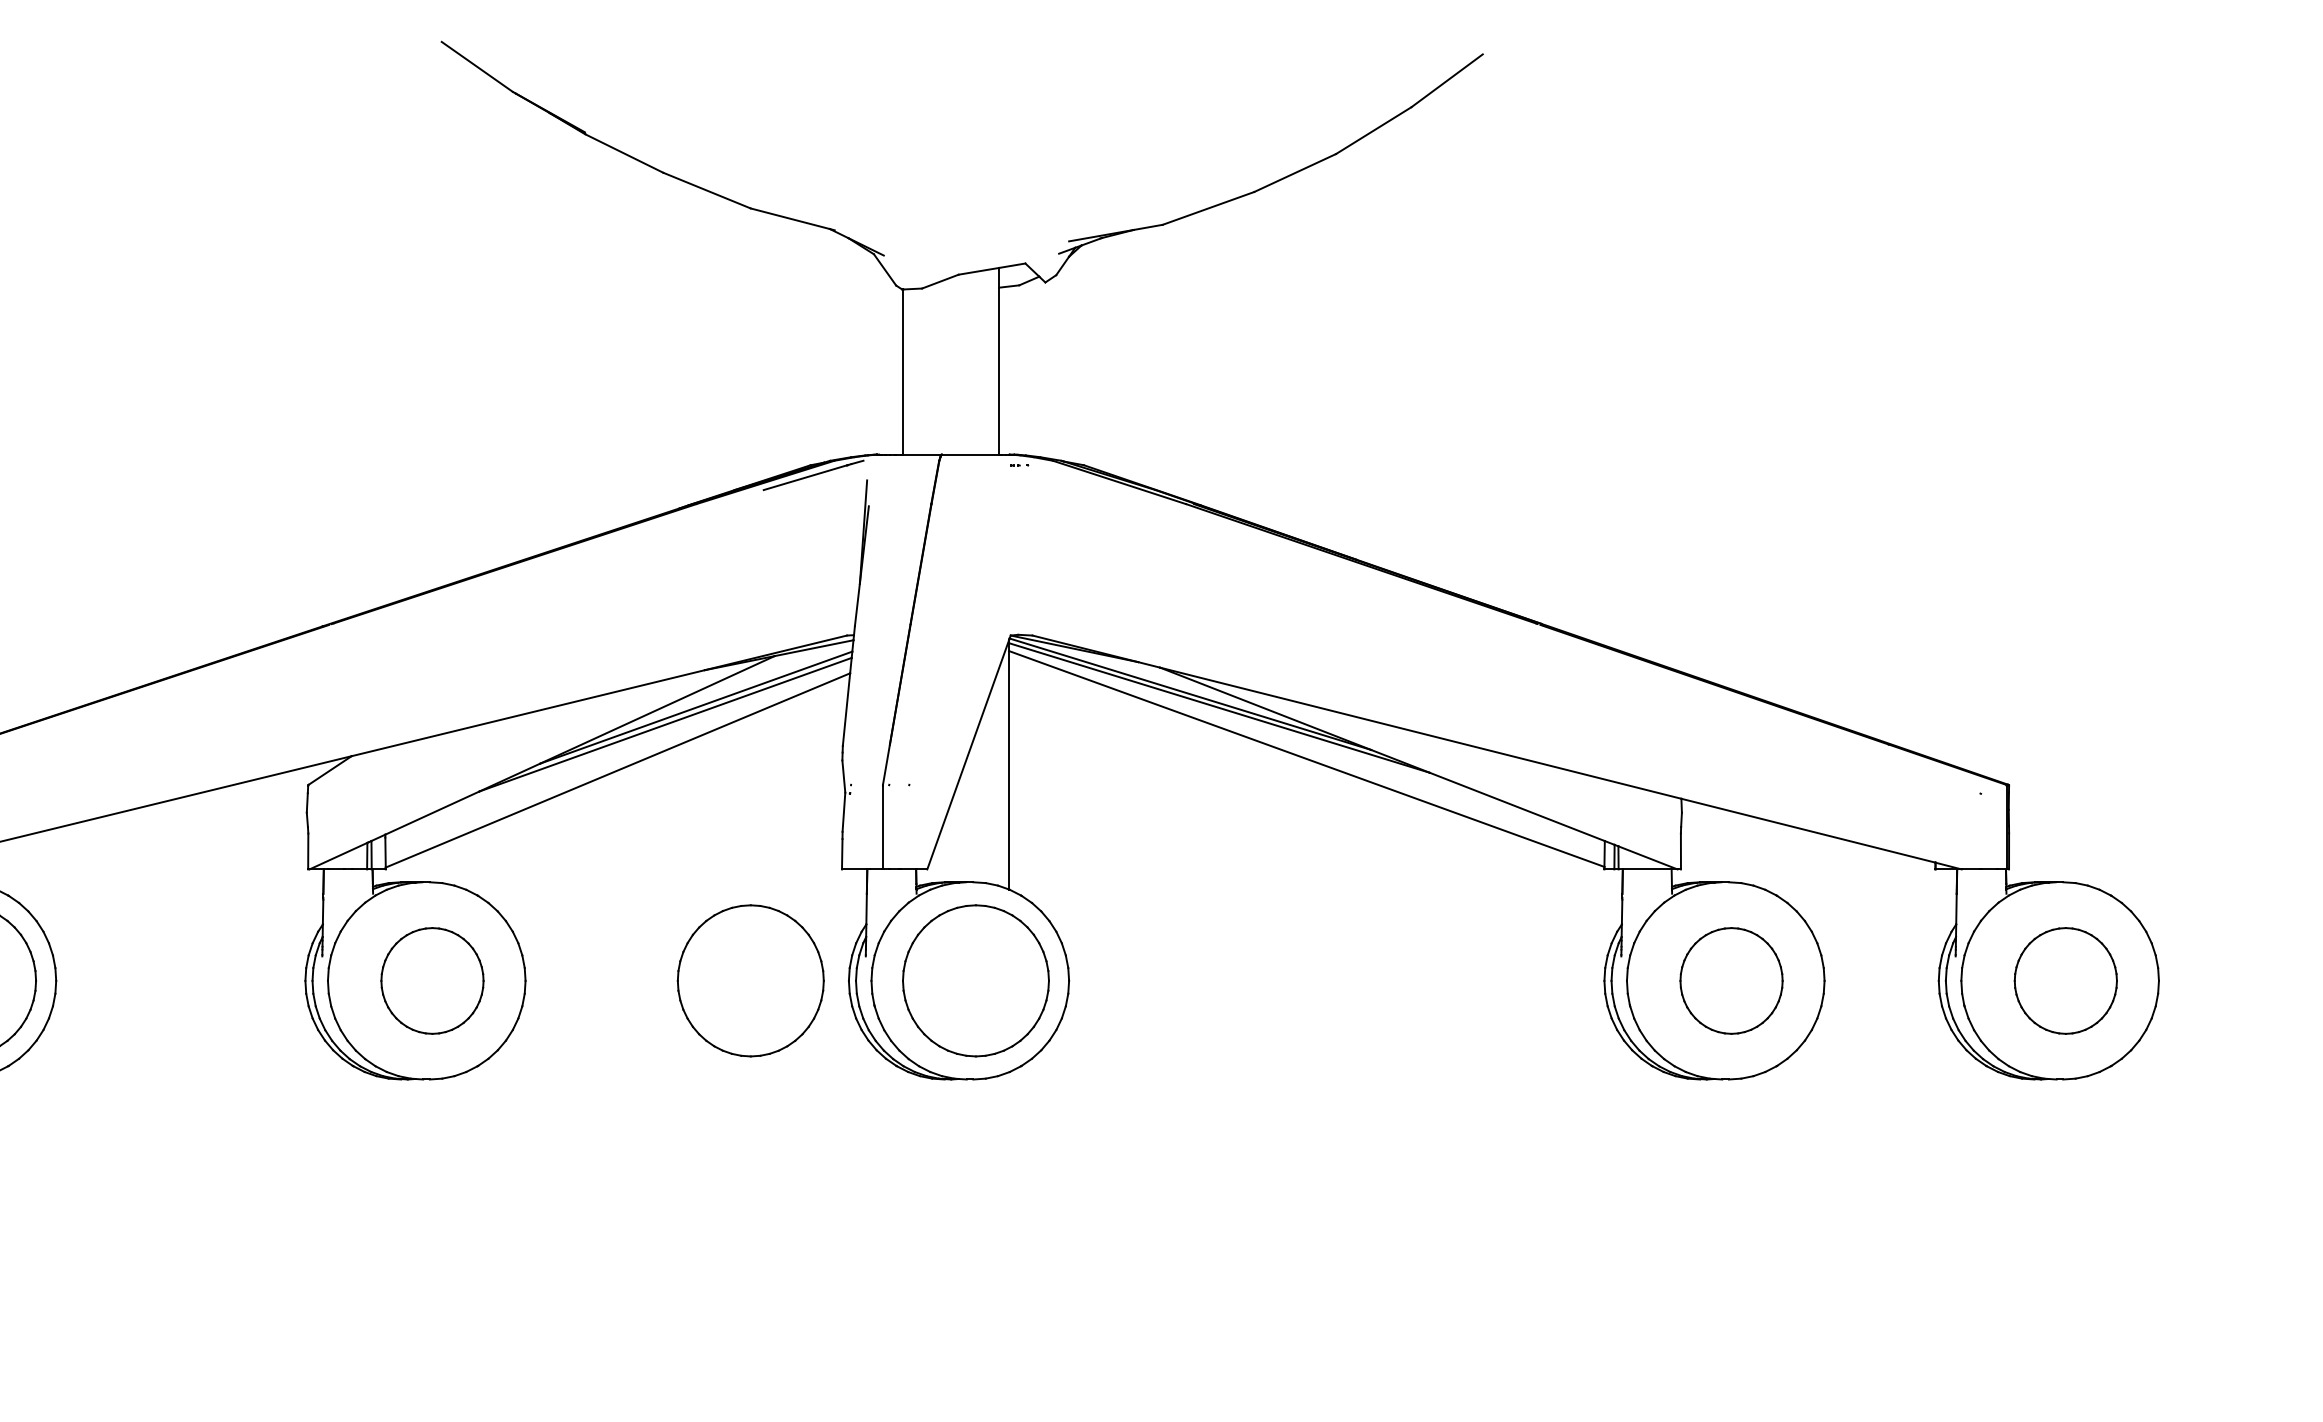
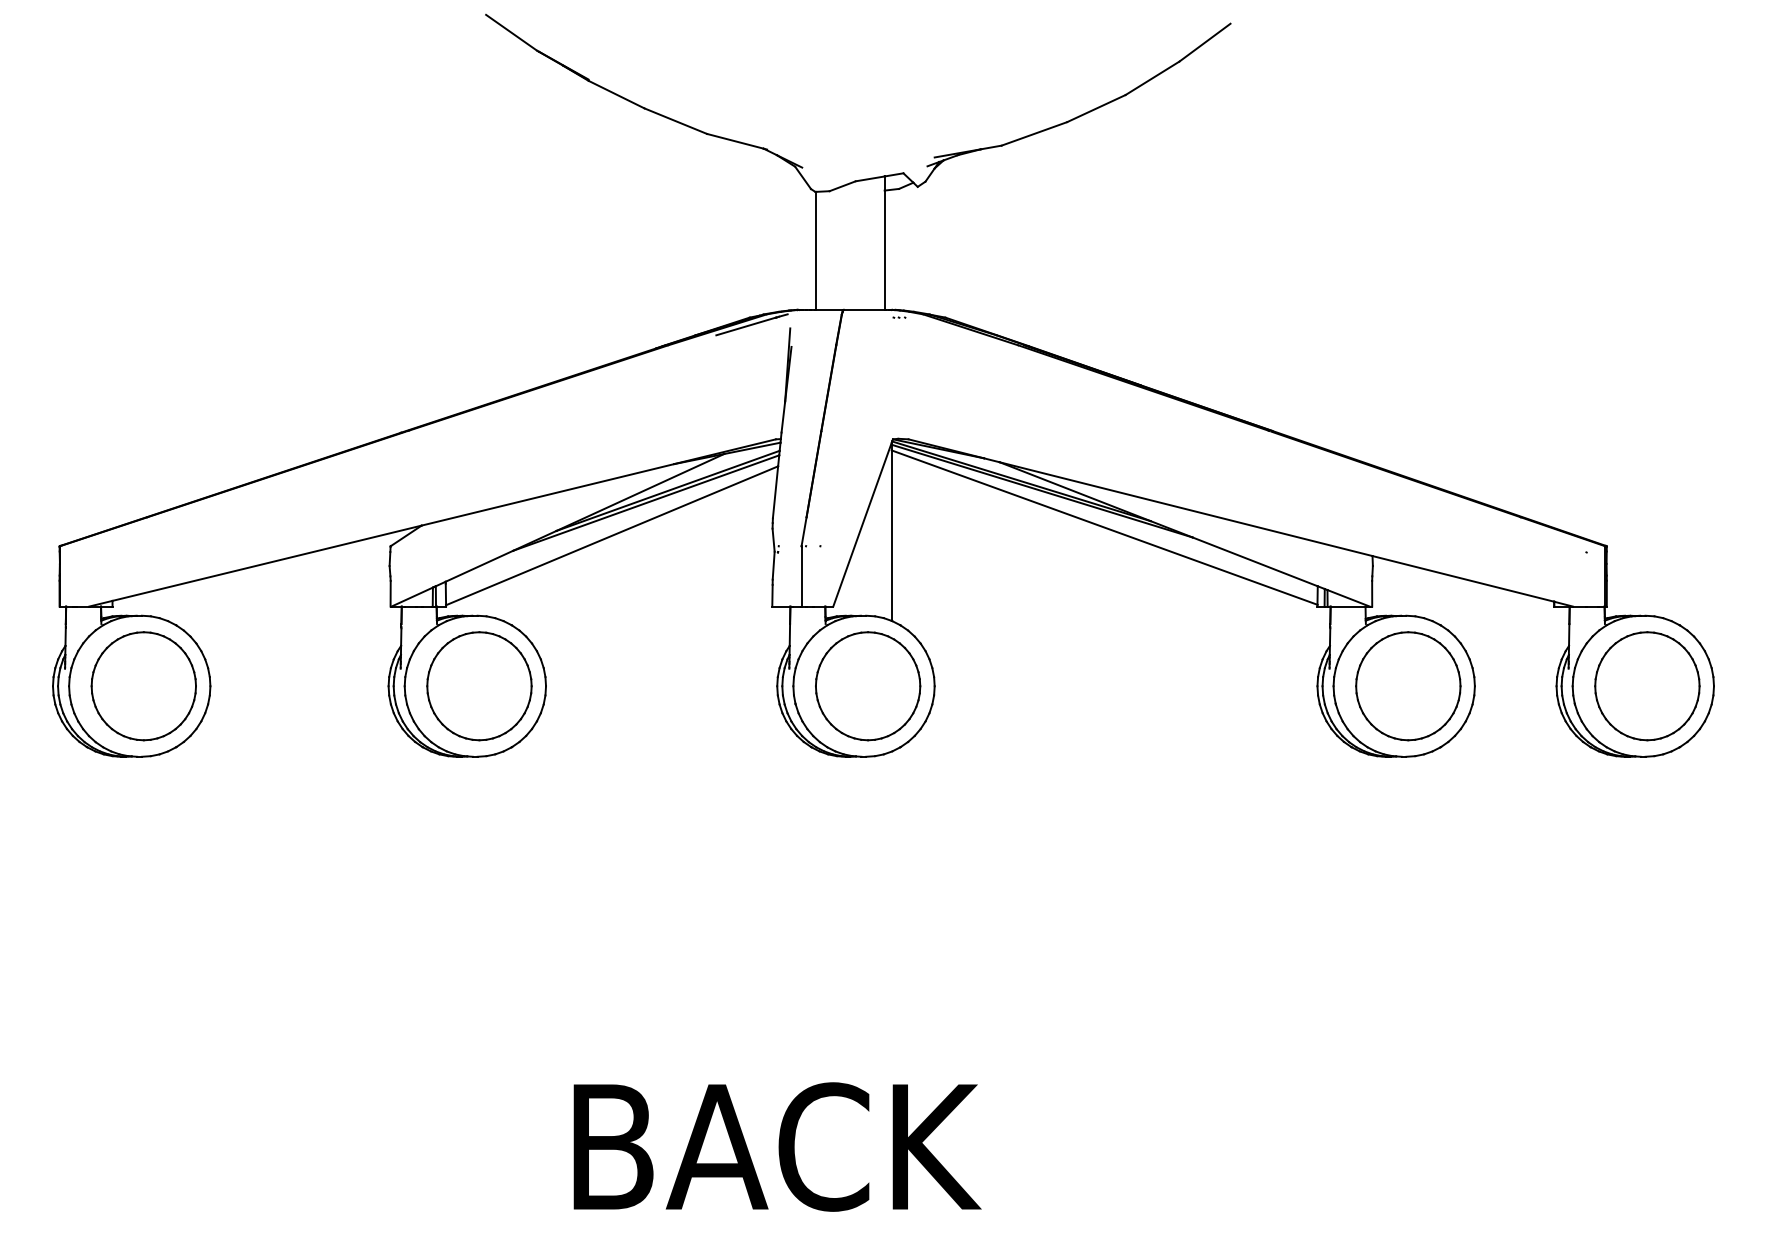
part: (432, 981) -> (479, 686), size x1.43
part: (751, 981) -> (707, 686), removed
part: (1731, 981) -> (1408, 686), size x1.43
part: (2065, 981) -> (1647, 686), size x1.43

